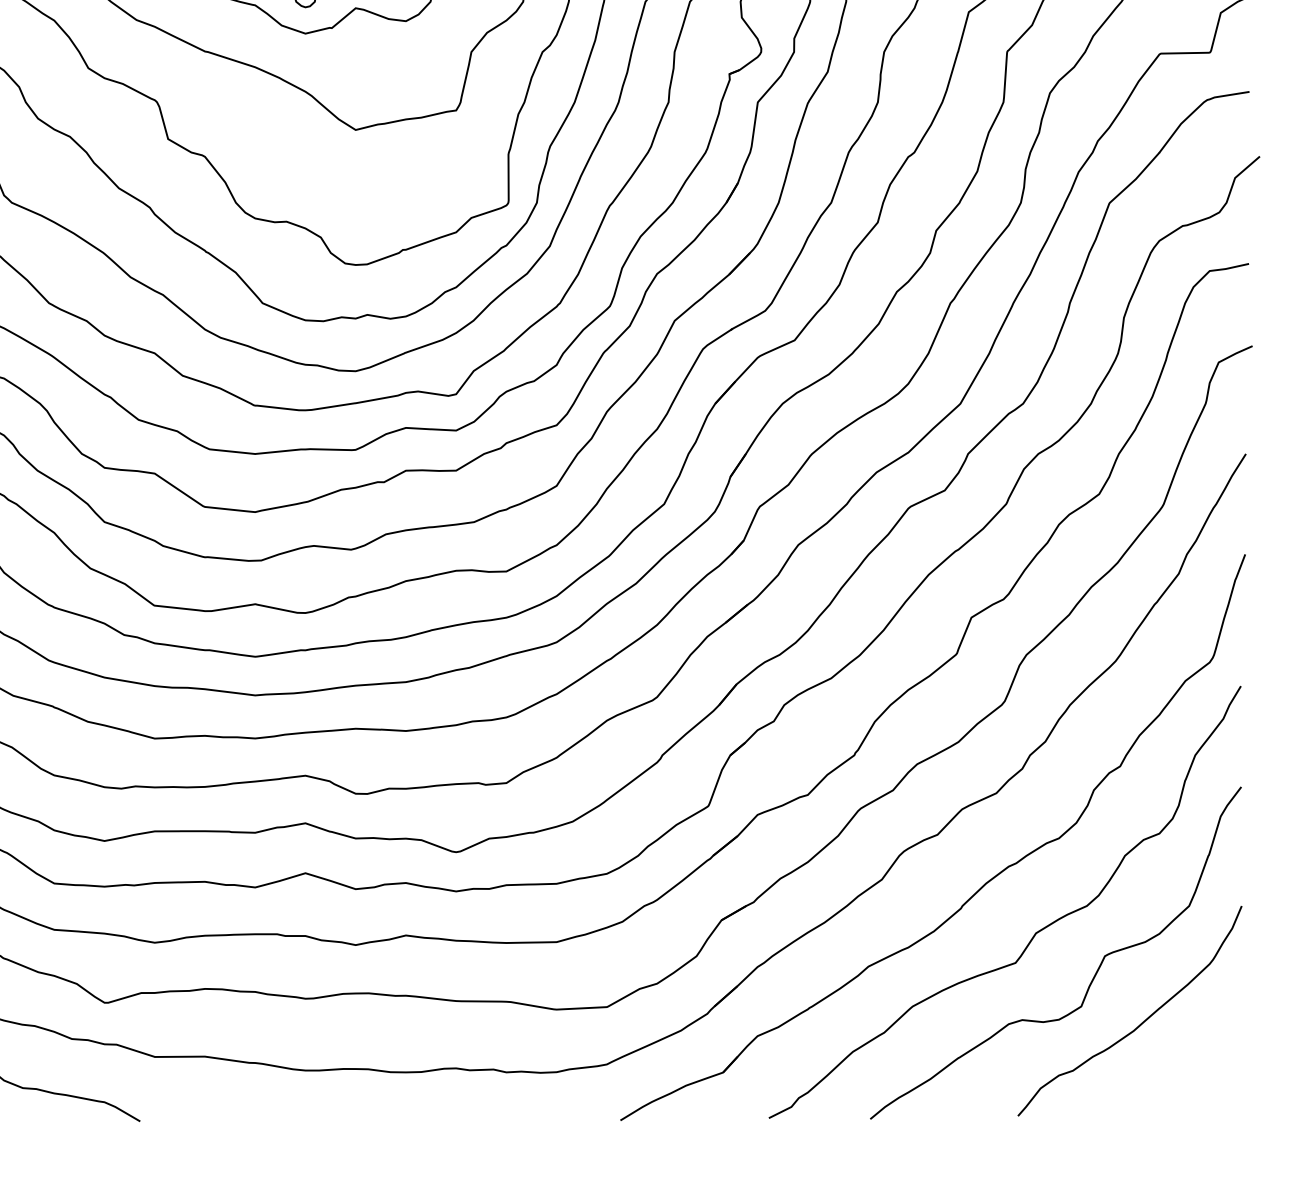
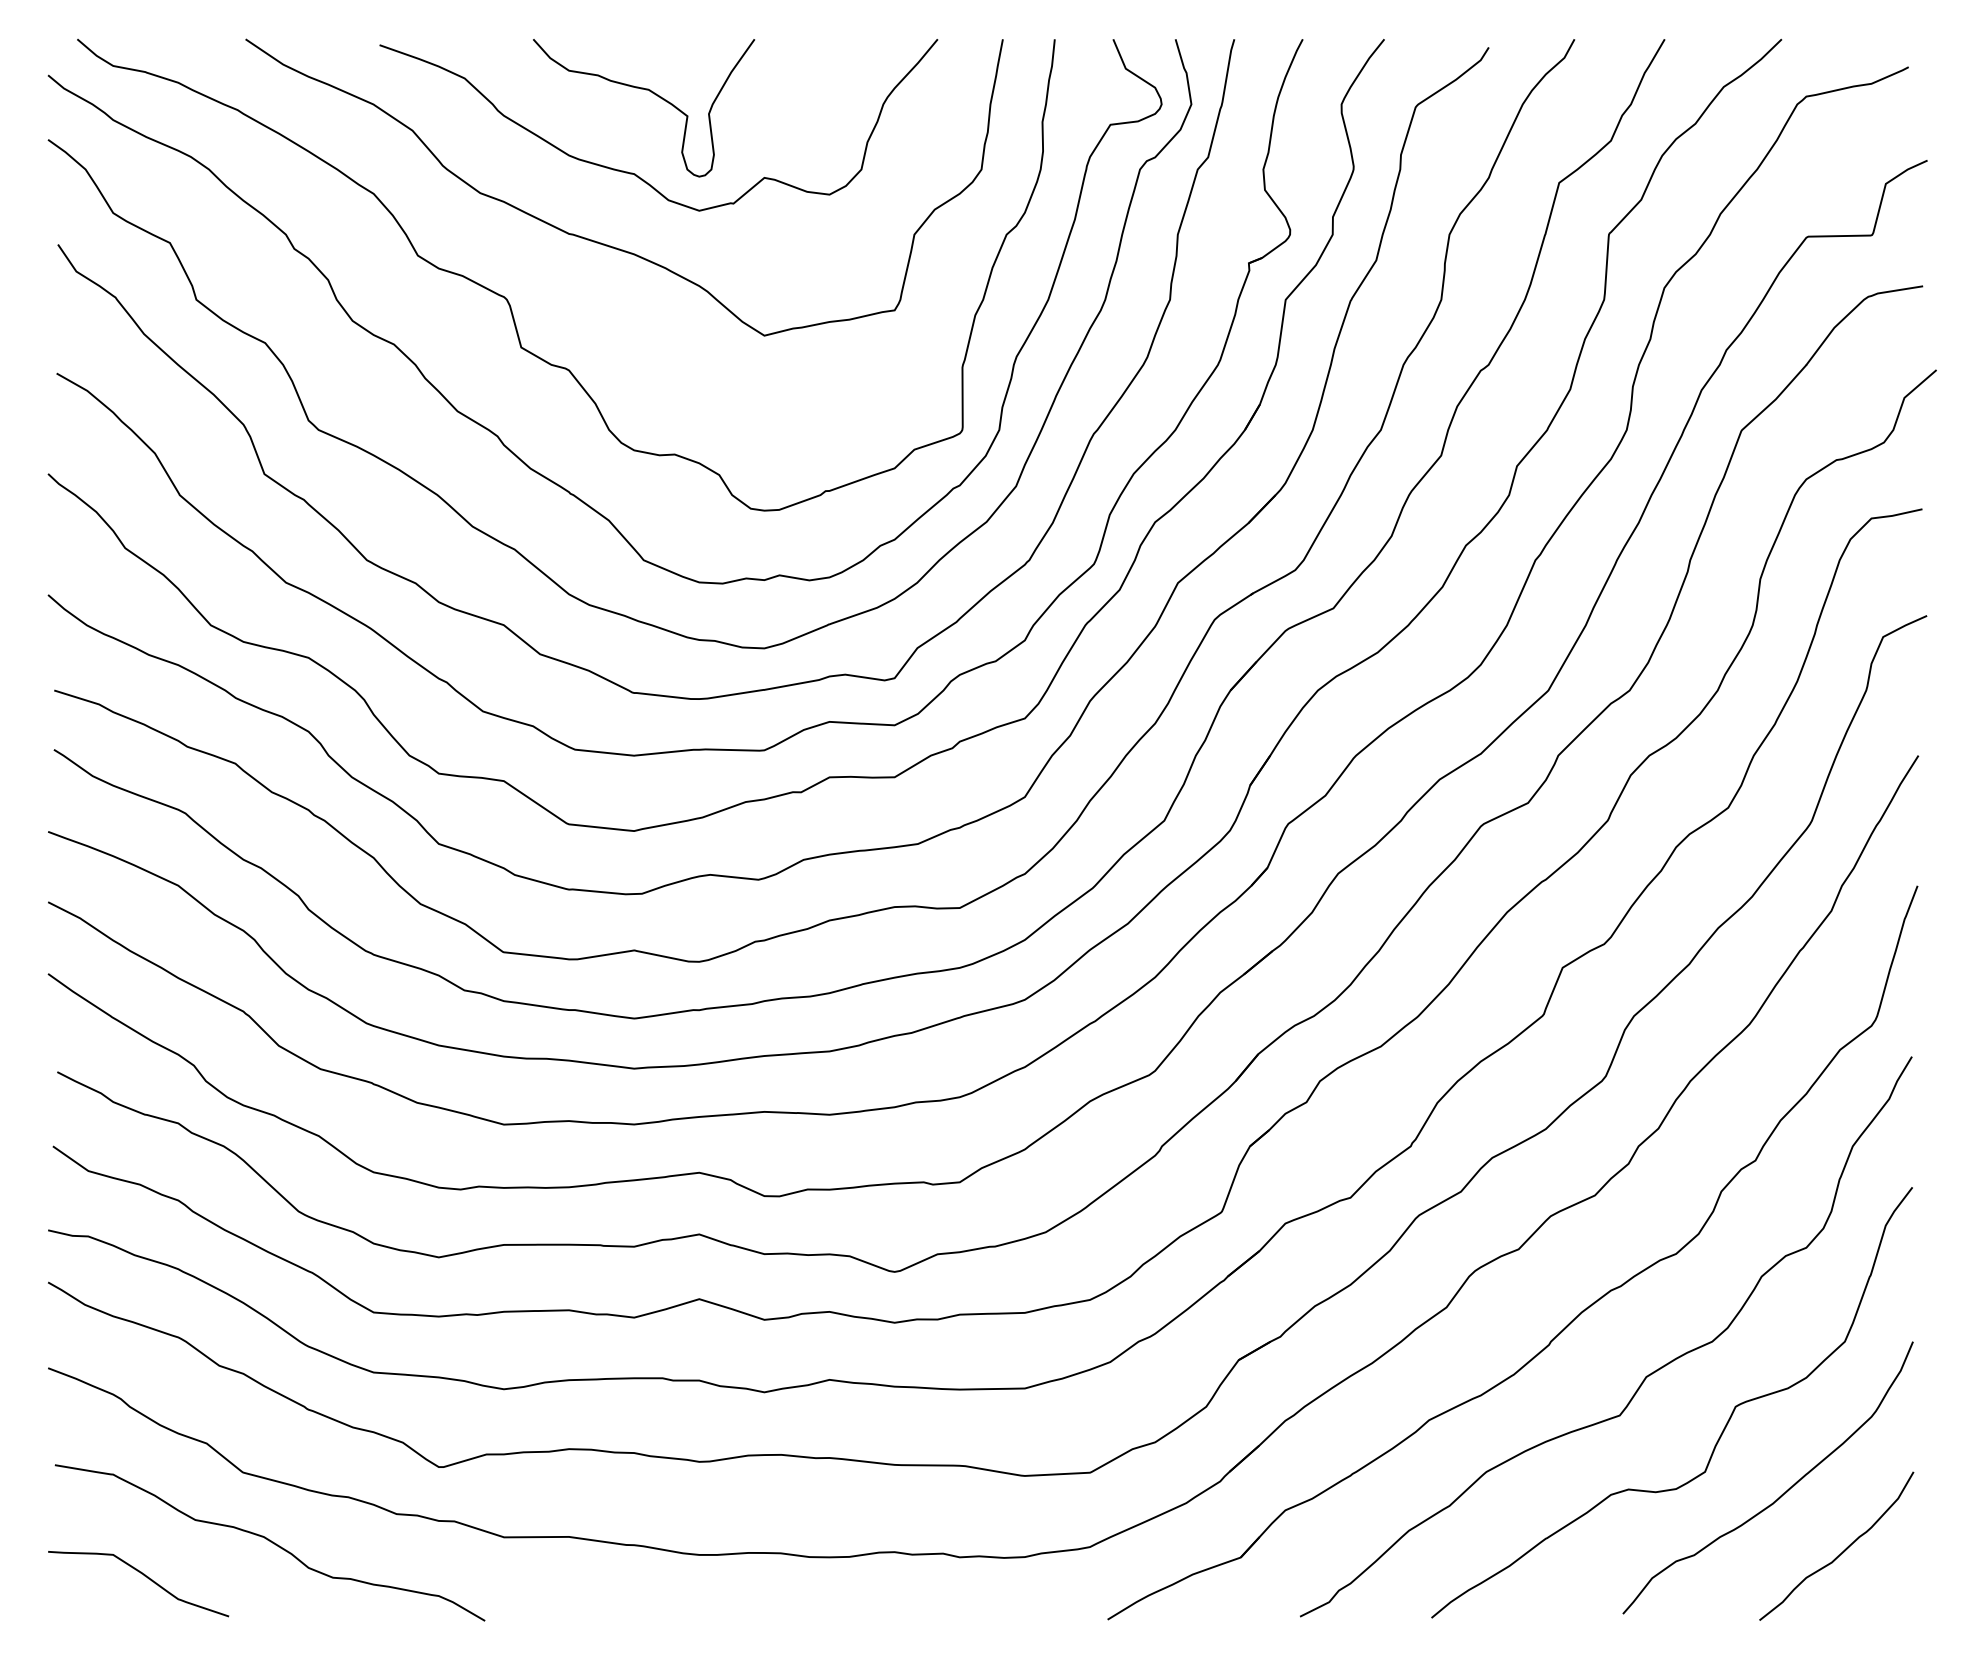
curve: (1187, 1067) -> (1842, 1551), added

